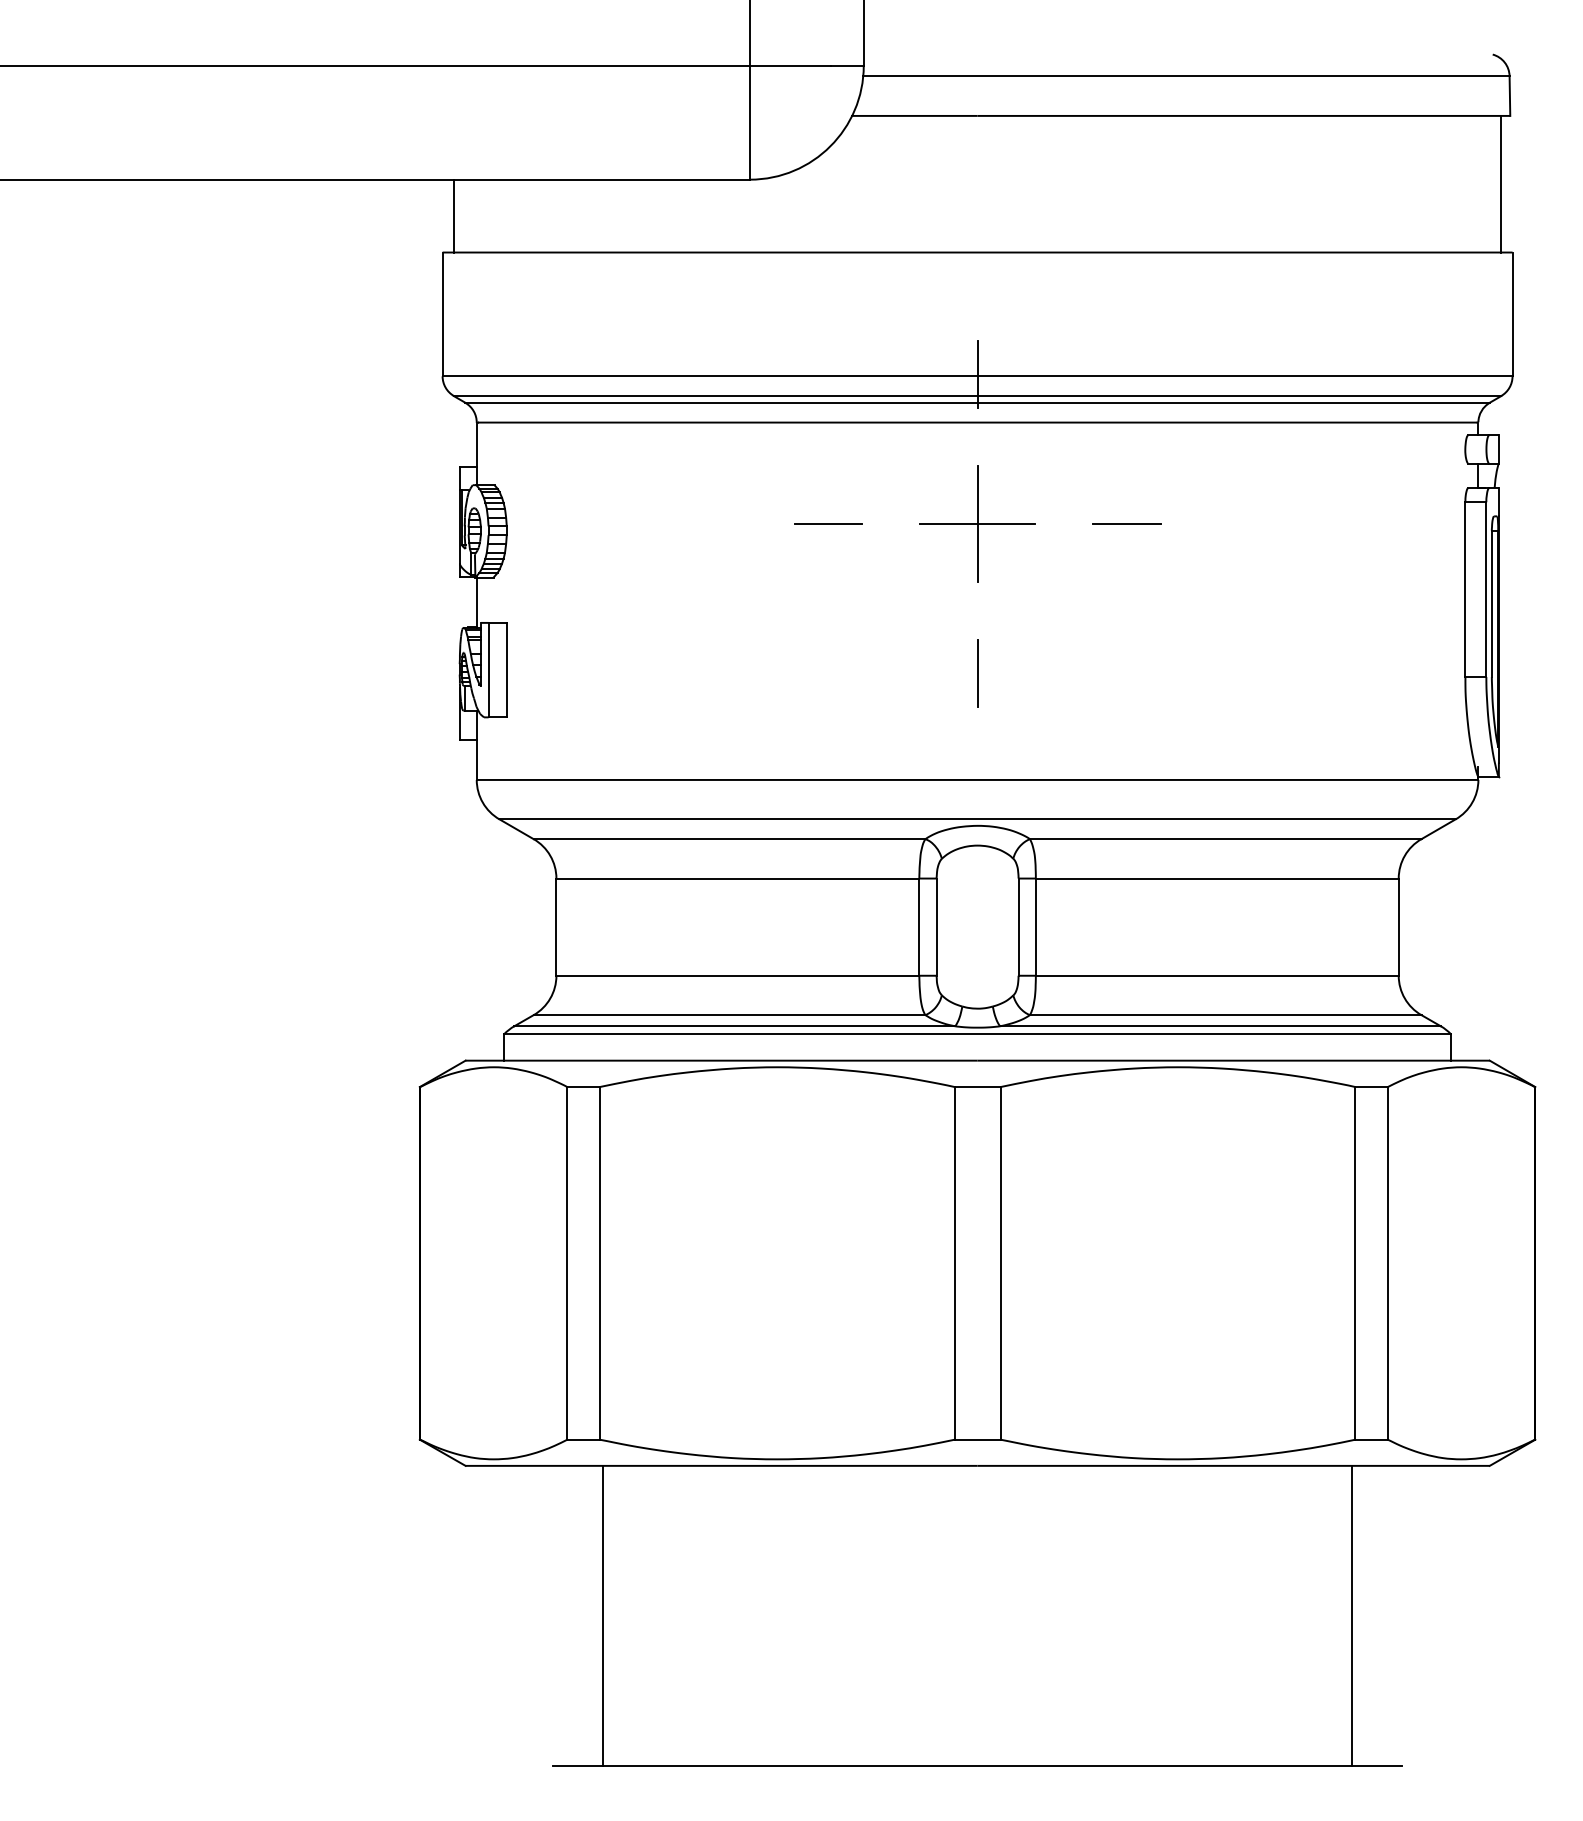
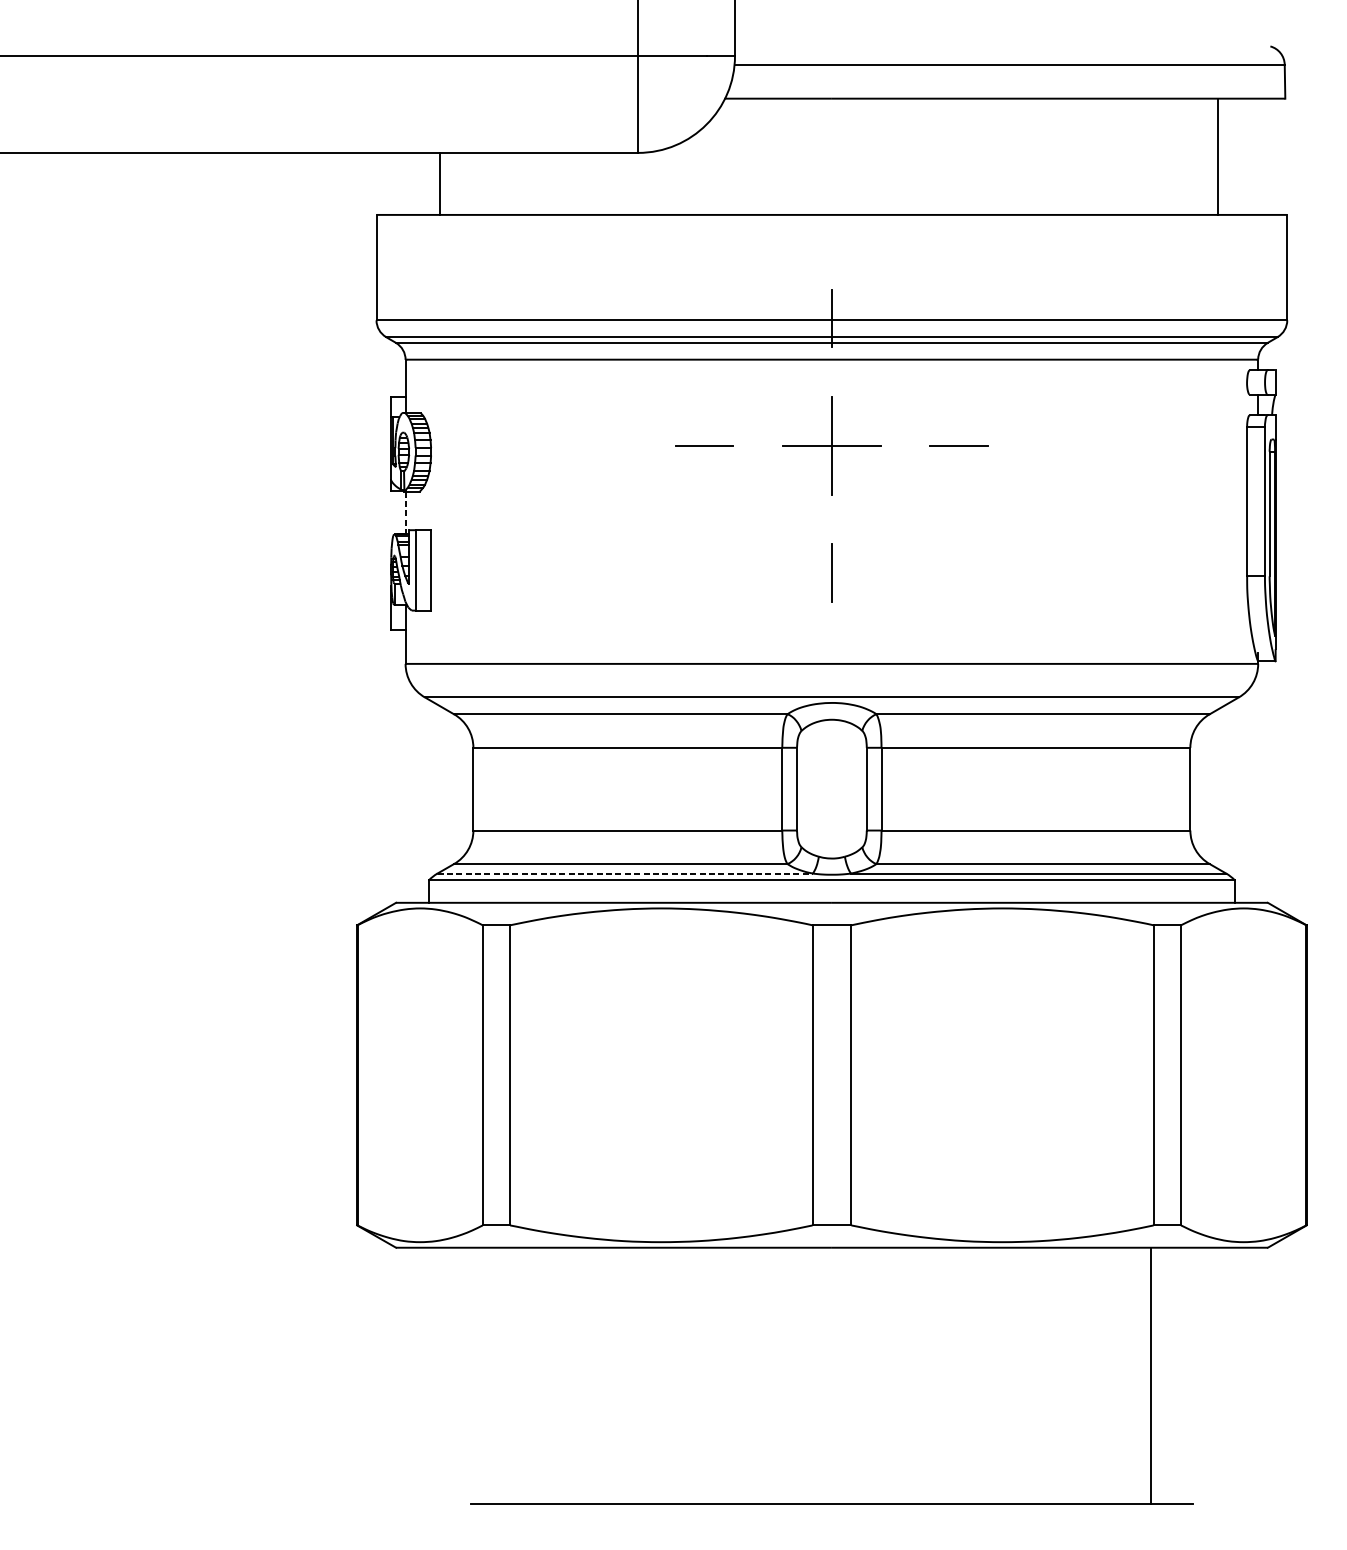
line: (1501, 183) -> (1218, 156), moved
line: (453, 215) -> (439, 183), moved
line: (476, 603) -> (405, 513), solid -> dashed
line: (735, 1026) -> (625, 873), solid -> dashed
line: (603, 1615) -> (513, 1375), removed

